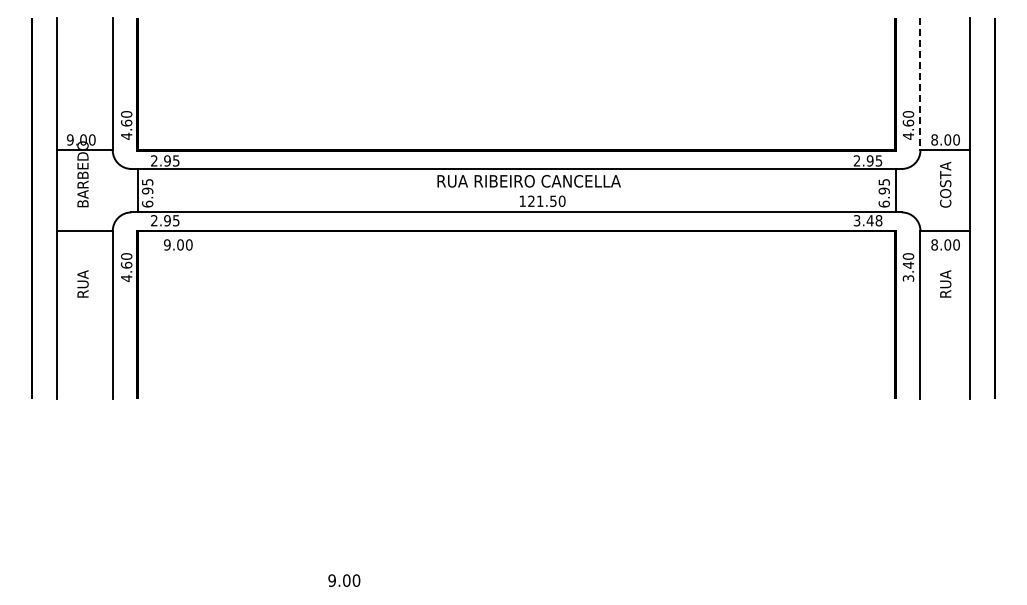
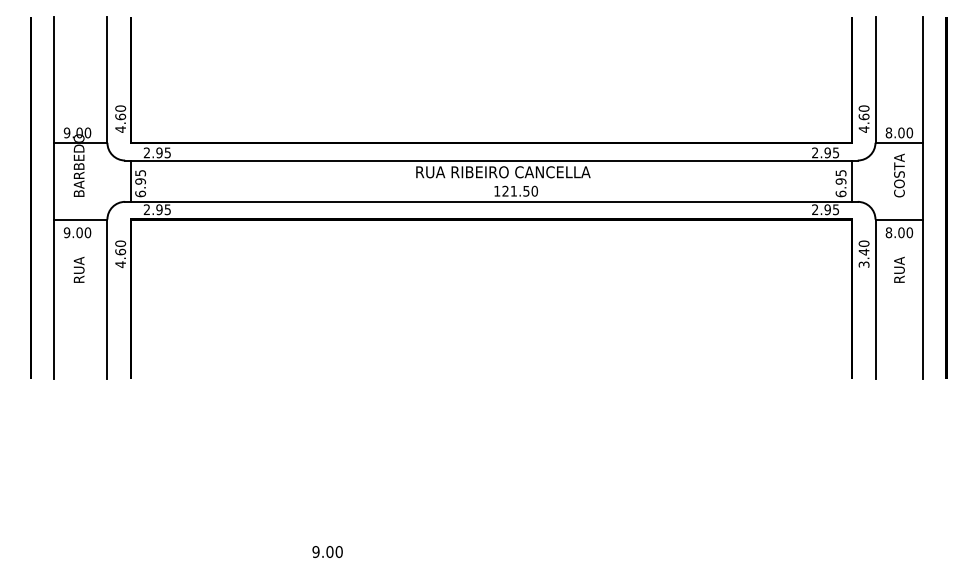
line: (920, 84) -> (875, 80), dashed -> solid
text: (867, 220) -> (825, 209), 3.48 -> 2.95
text: (178, 244) -> (77, 232), moved

